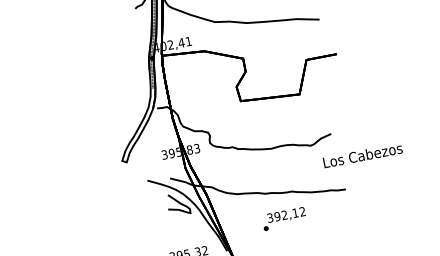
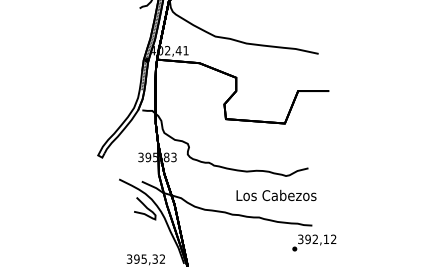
text: (362, 155) -> (276, 195), moved
text: (284, 218) -> (314, 242), moved

